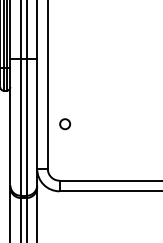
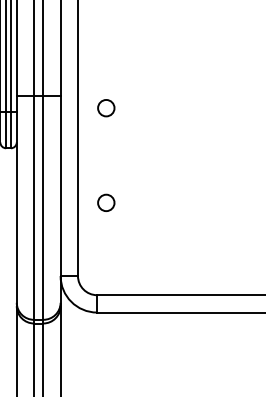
circle: (64, 66) -> (105, 108), added

